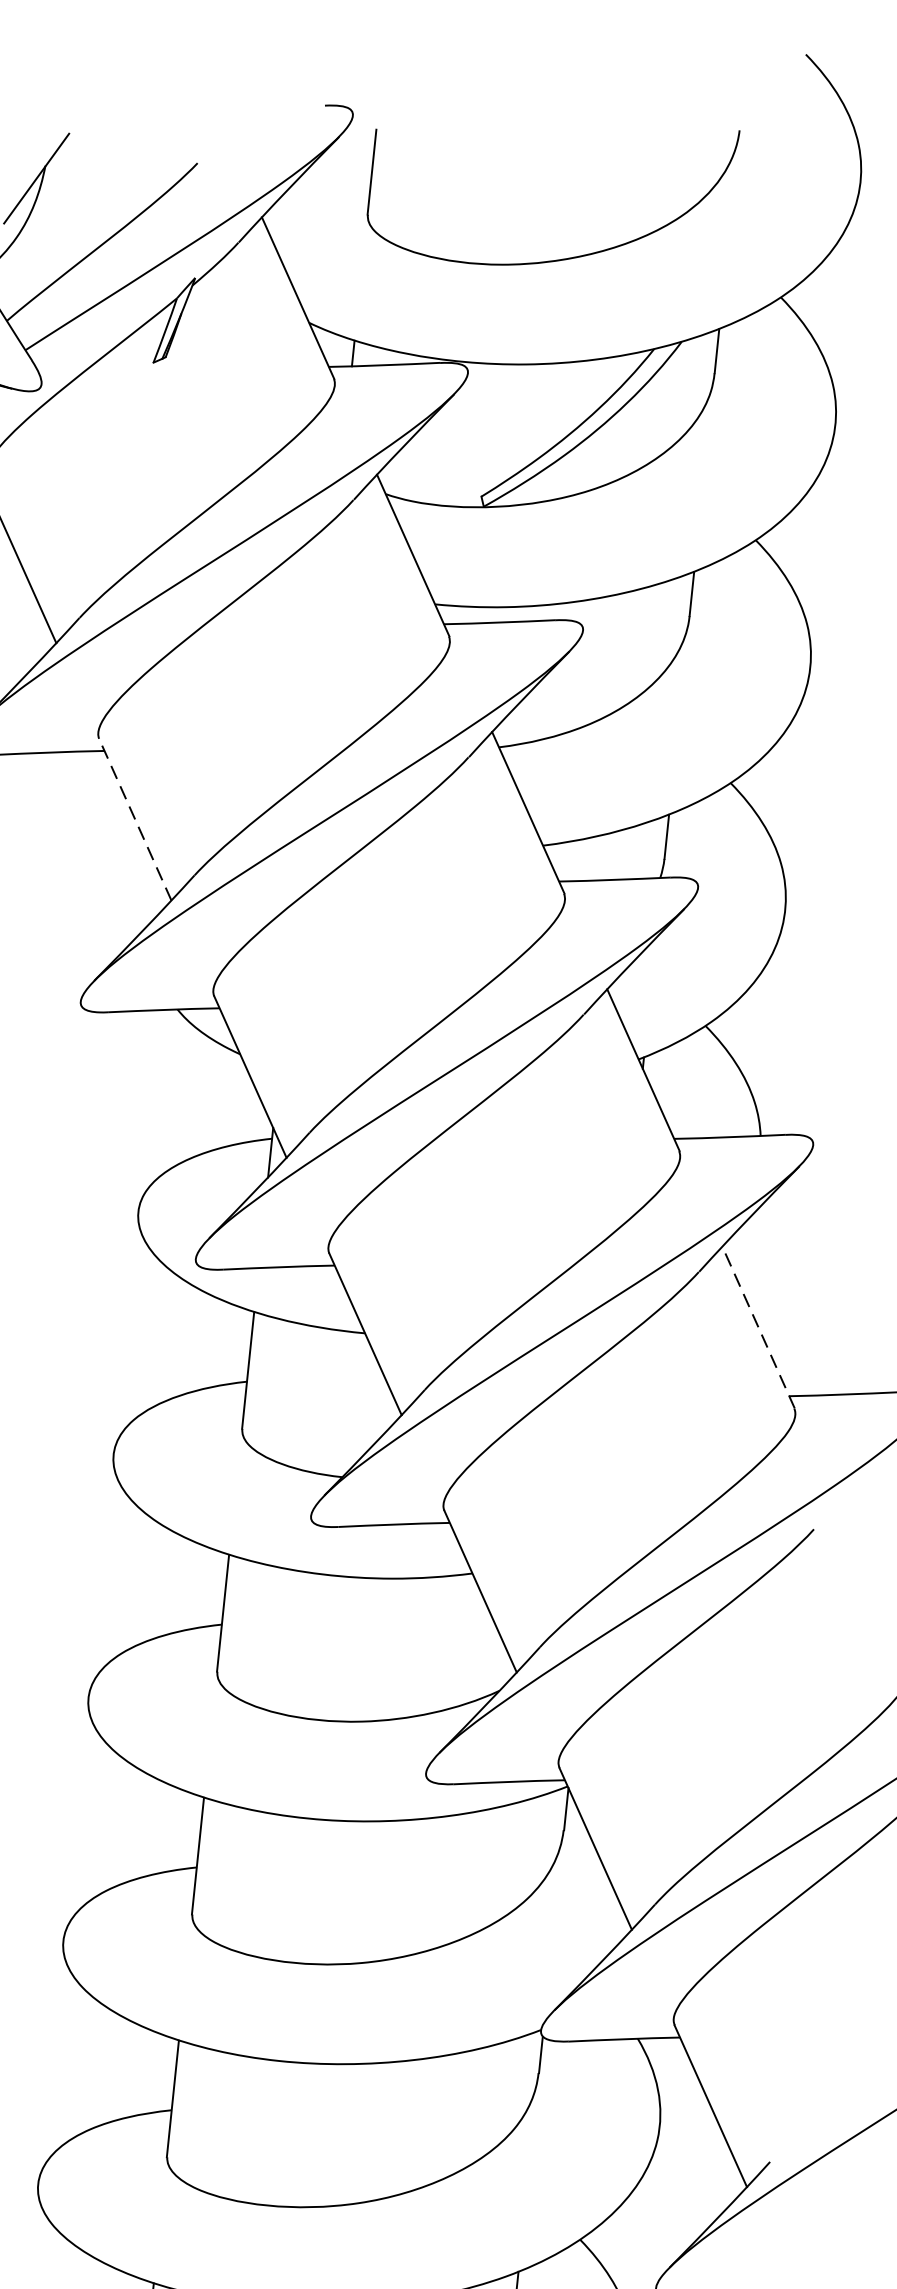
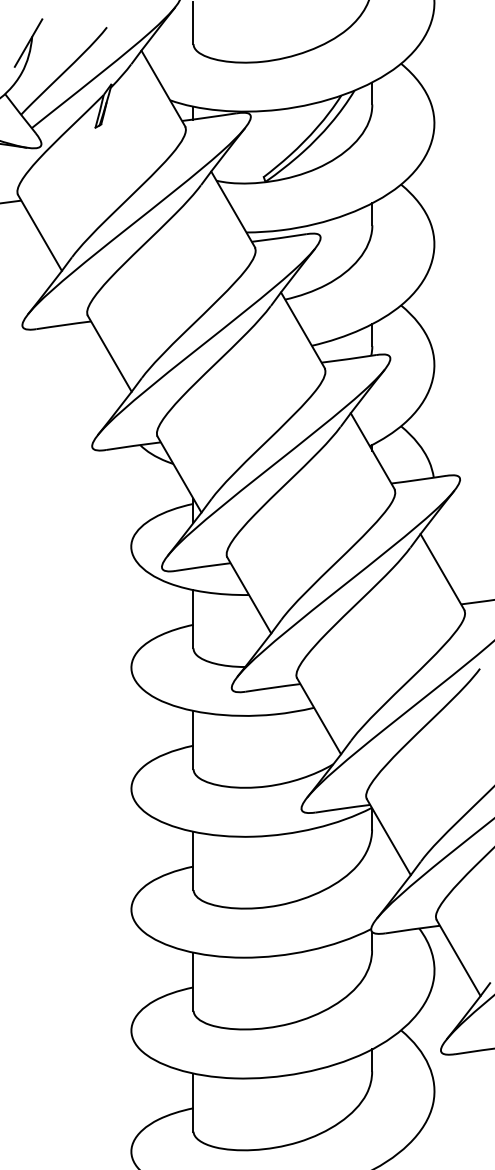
line: (134, 819) -> (109, 353), dashed -> solid
line: (758, 1328) -> (442, 572), dashed -> solid

